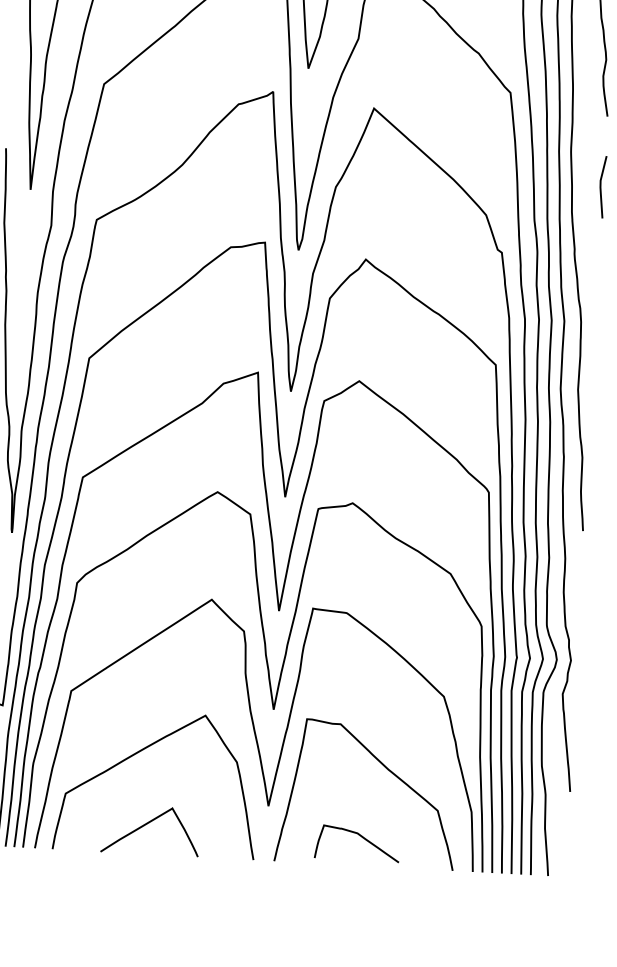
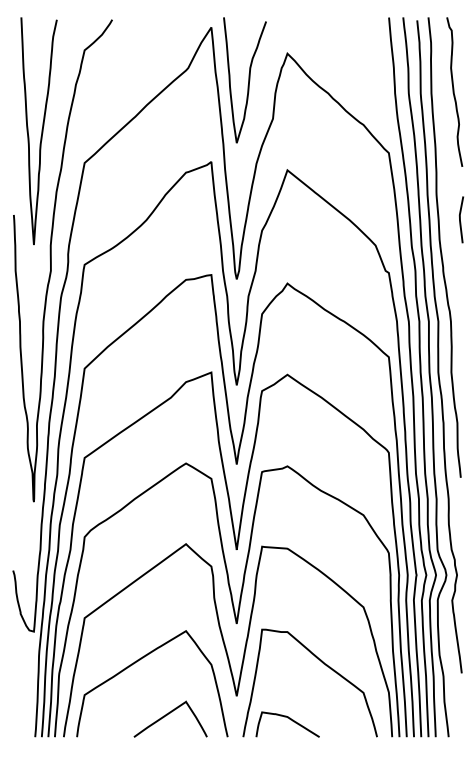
curve: (149, 824) -> (169, 714), moved
curve: (361, 838) -> (290, 720), moved

